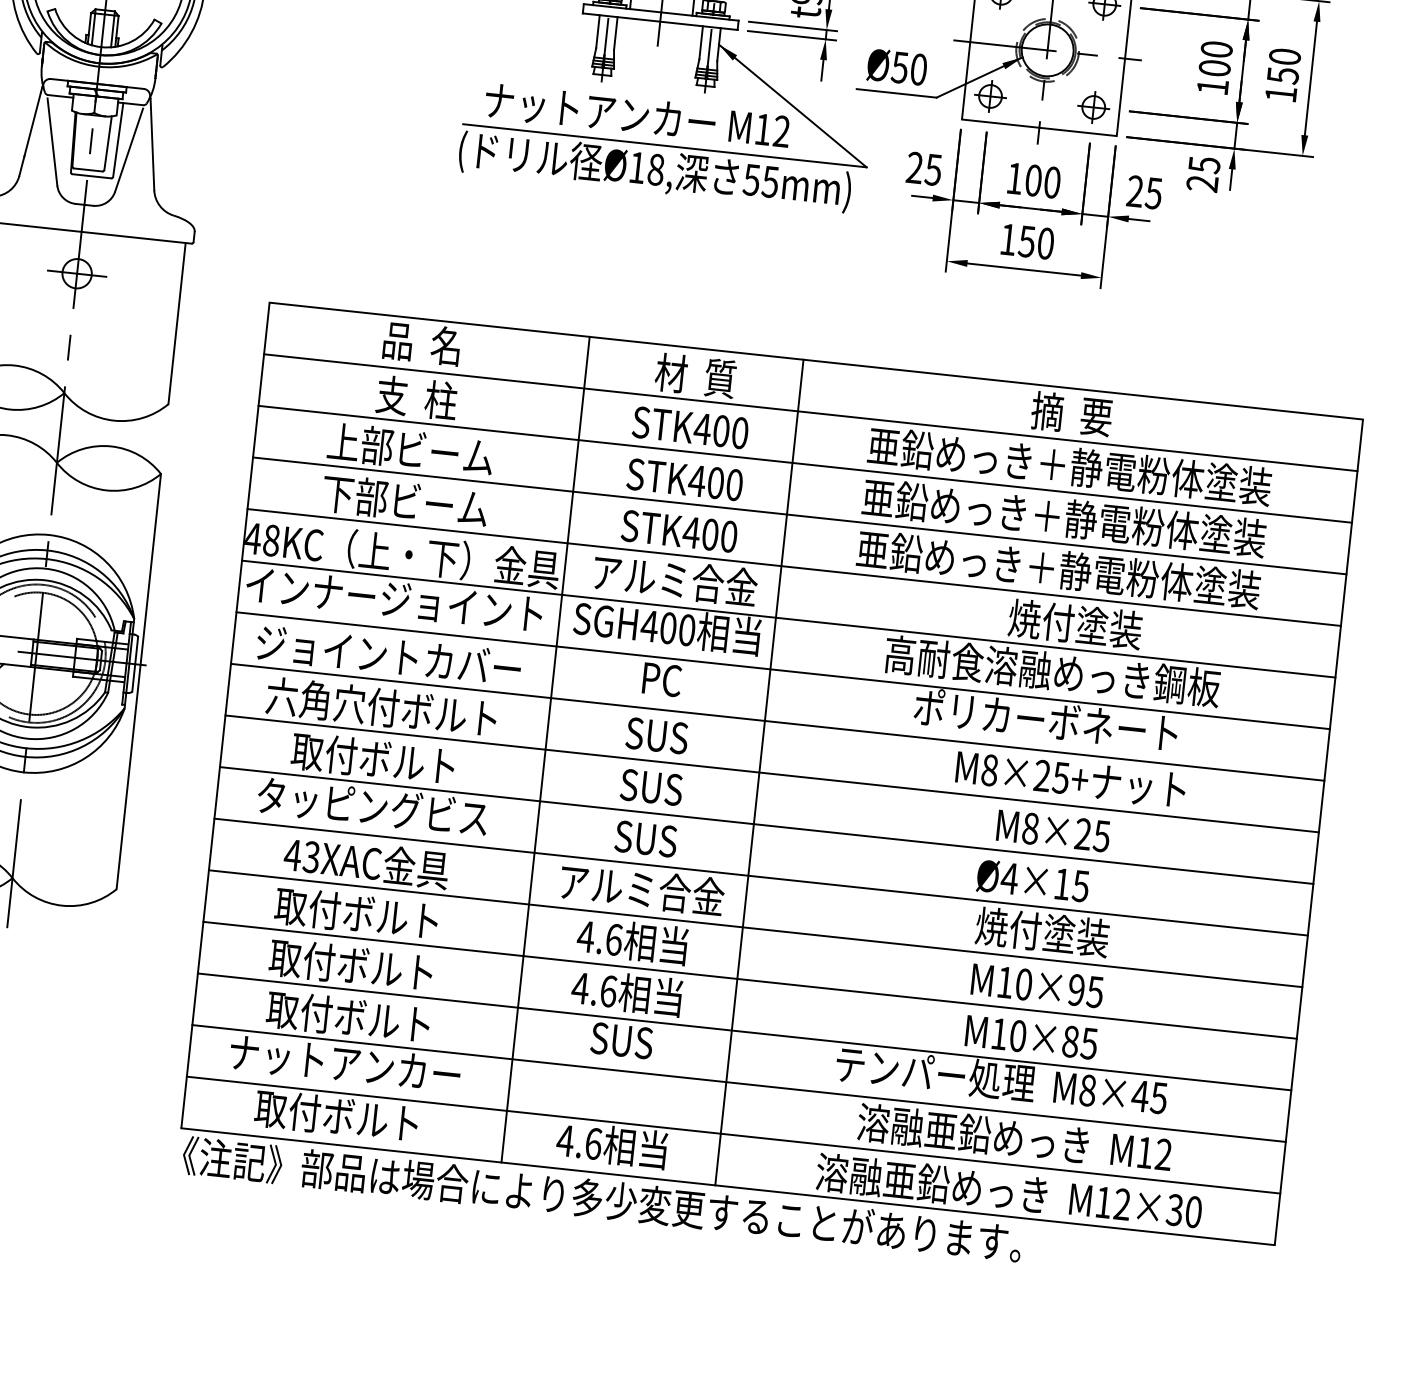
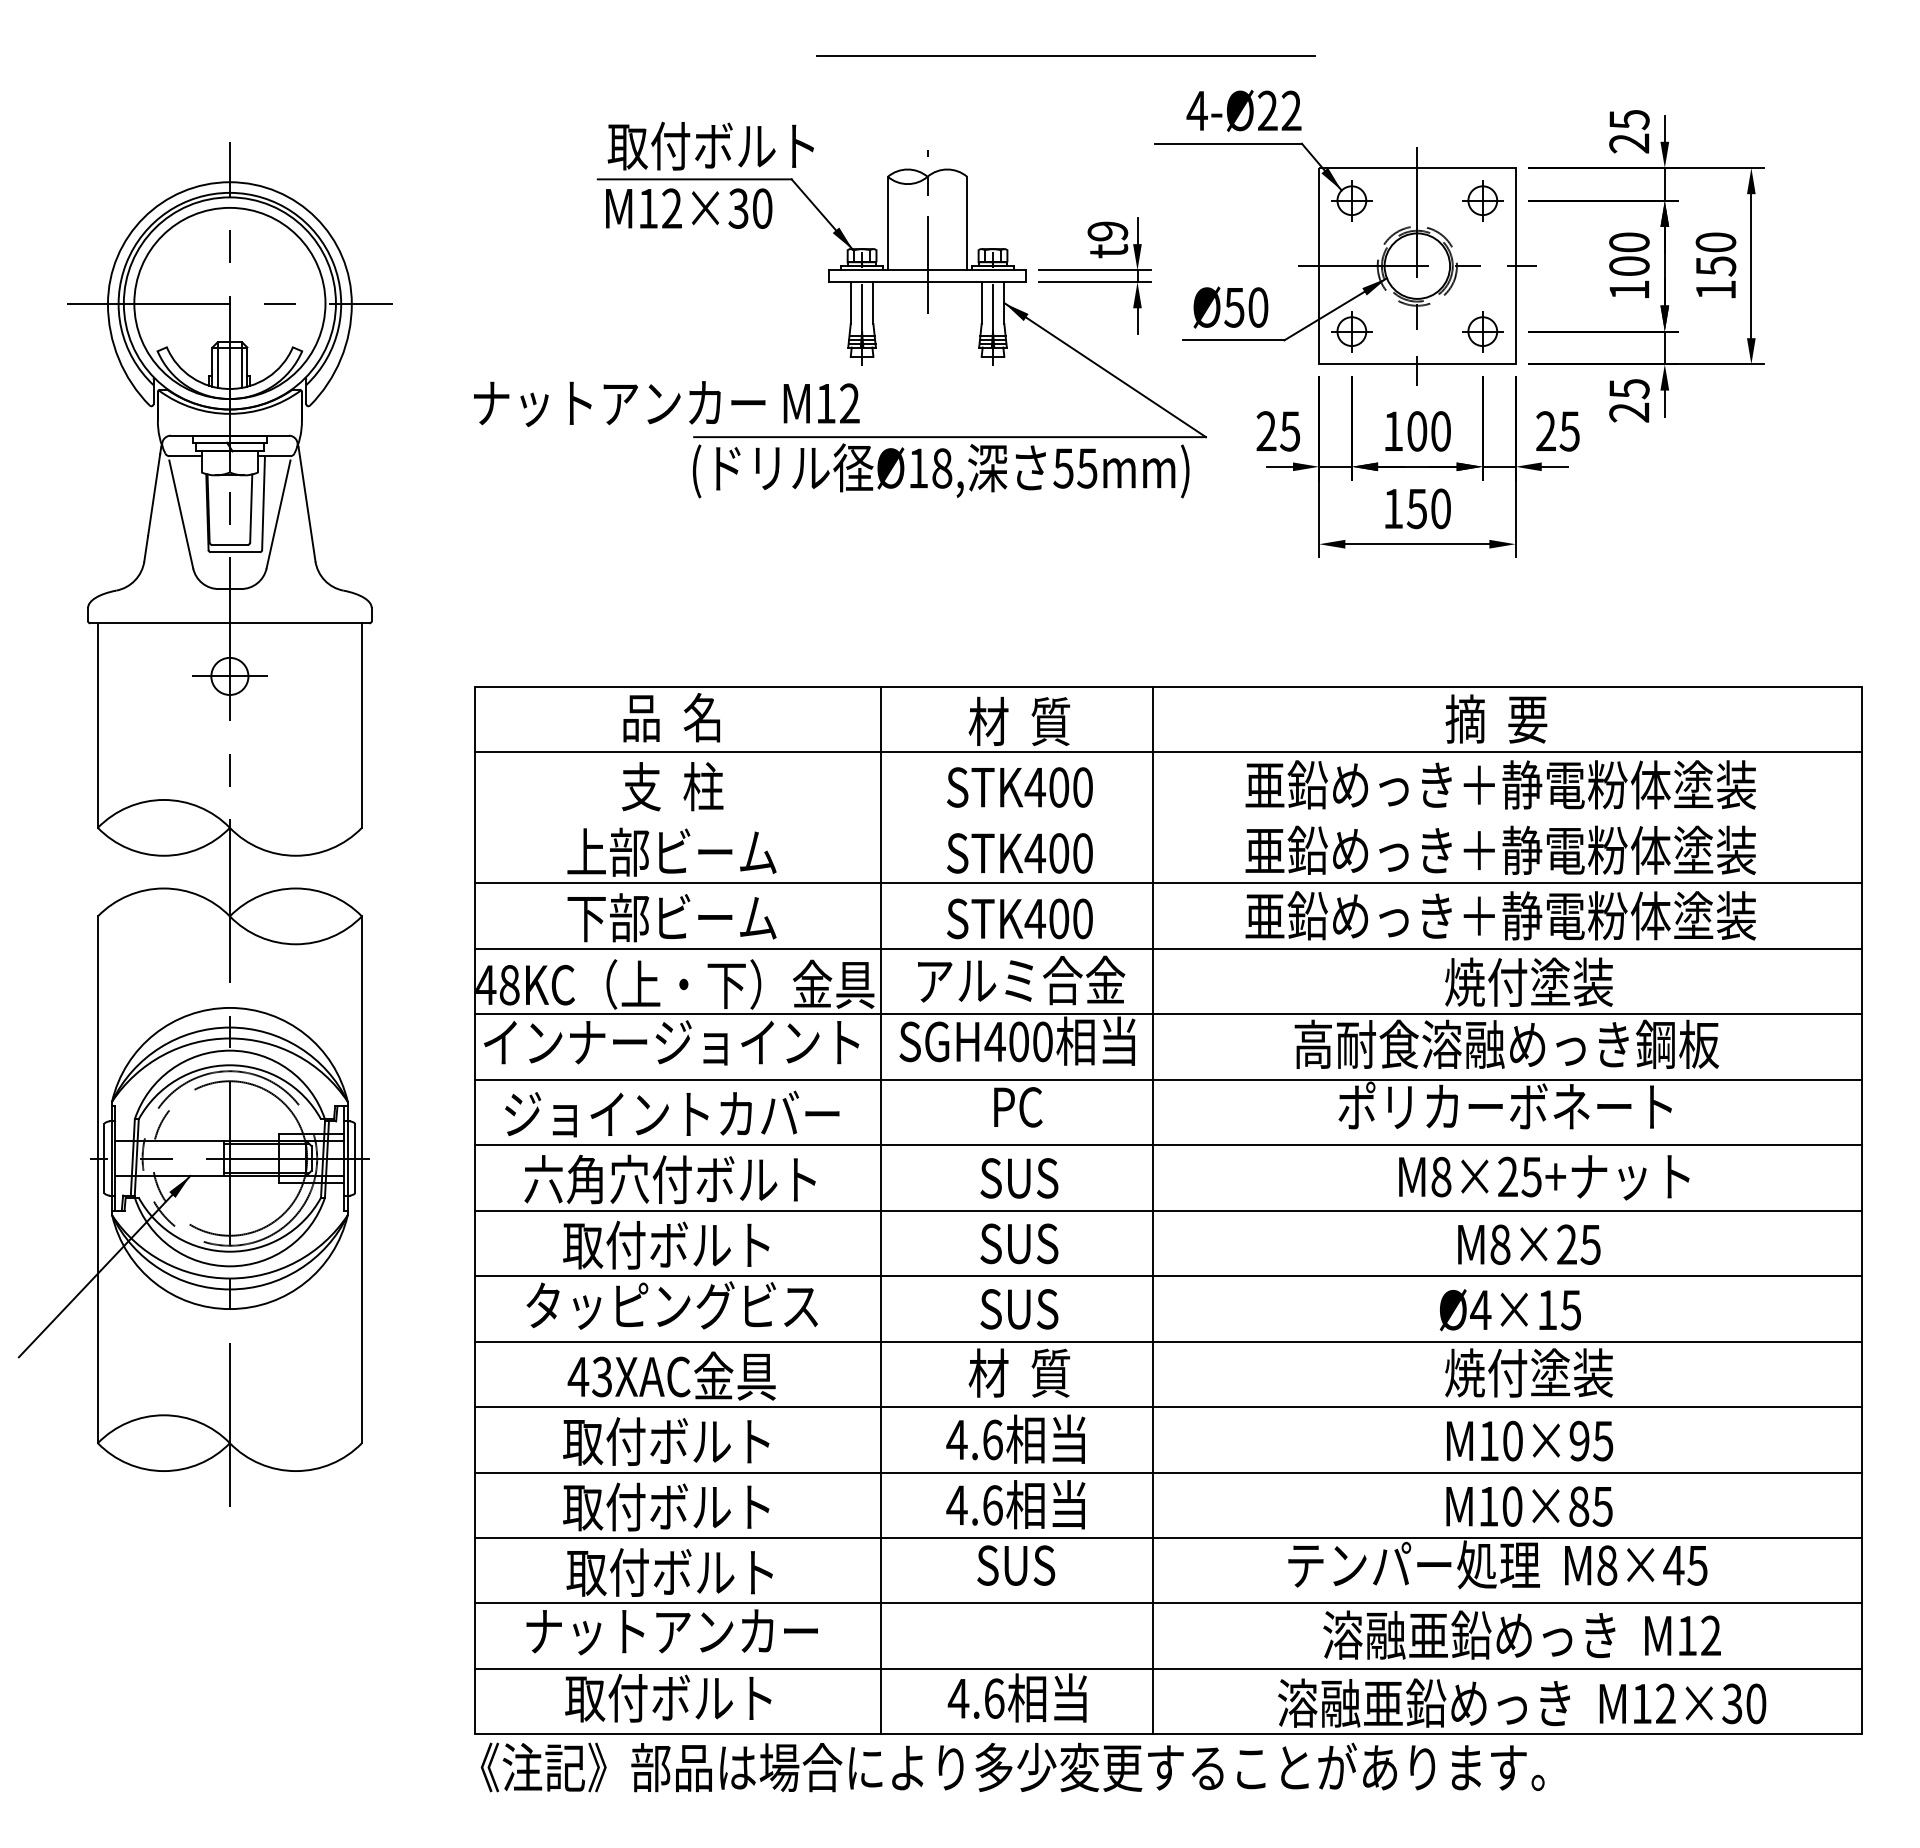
text: (637, 116) -> (666, 404), moved
line: (805, 463) -> (1168, 817), removed
text: (642, 889) -> (1021, 1372), アルミ合金 -> 材  質

